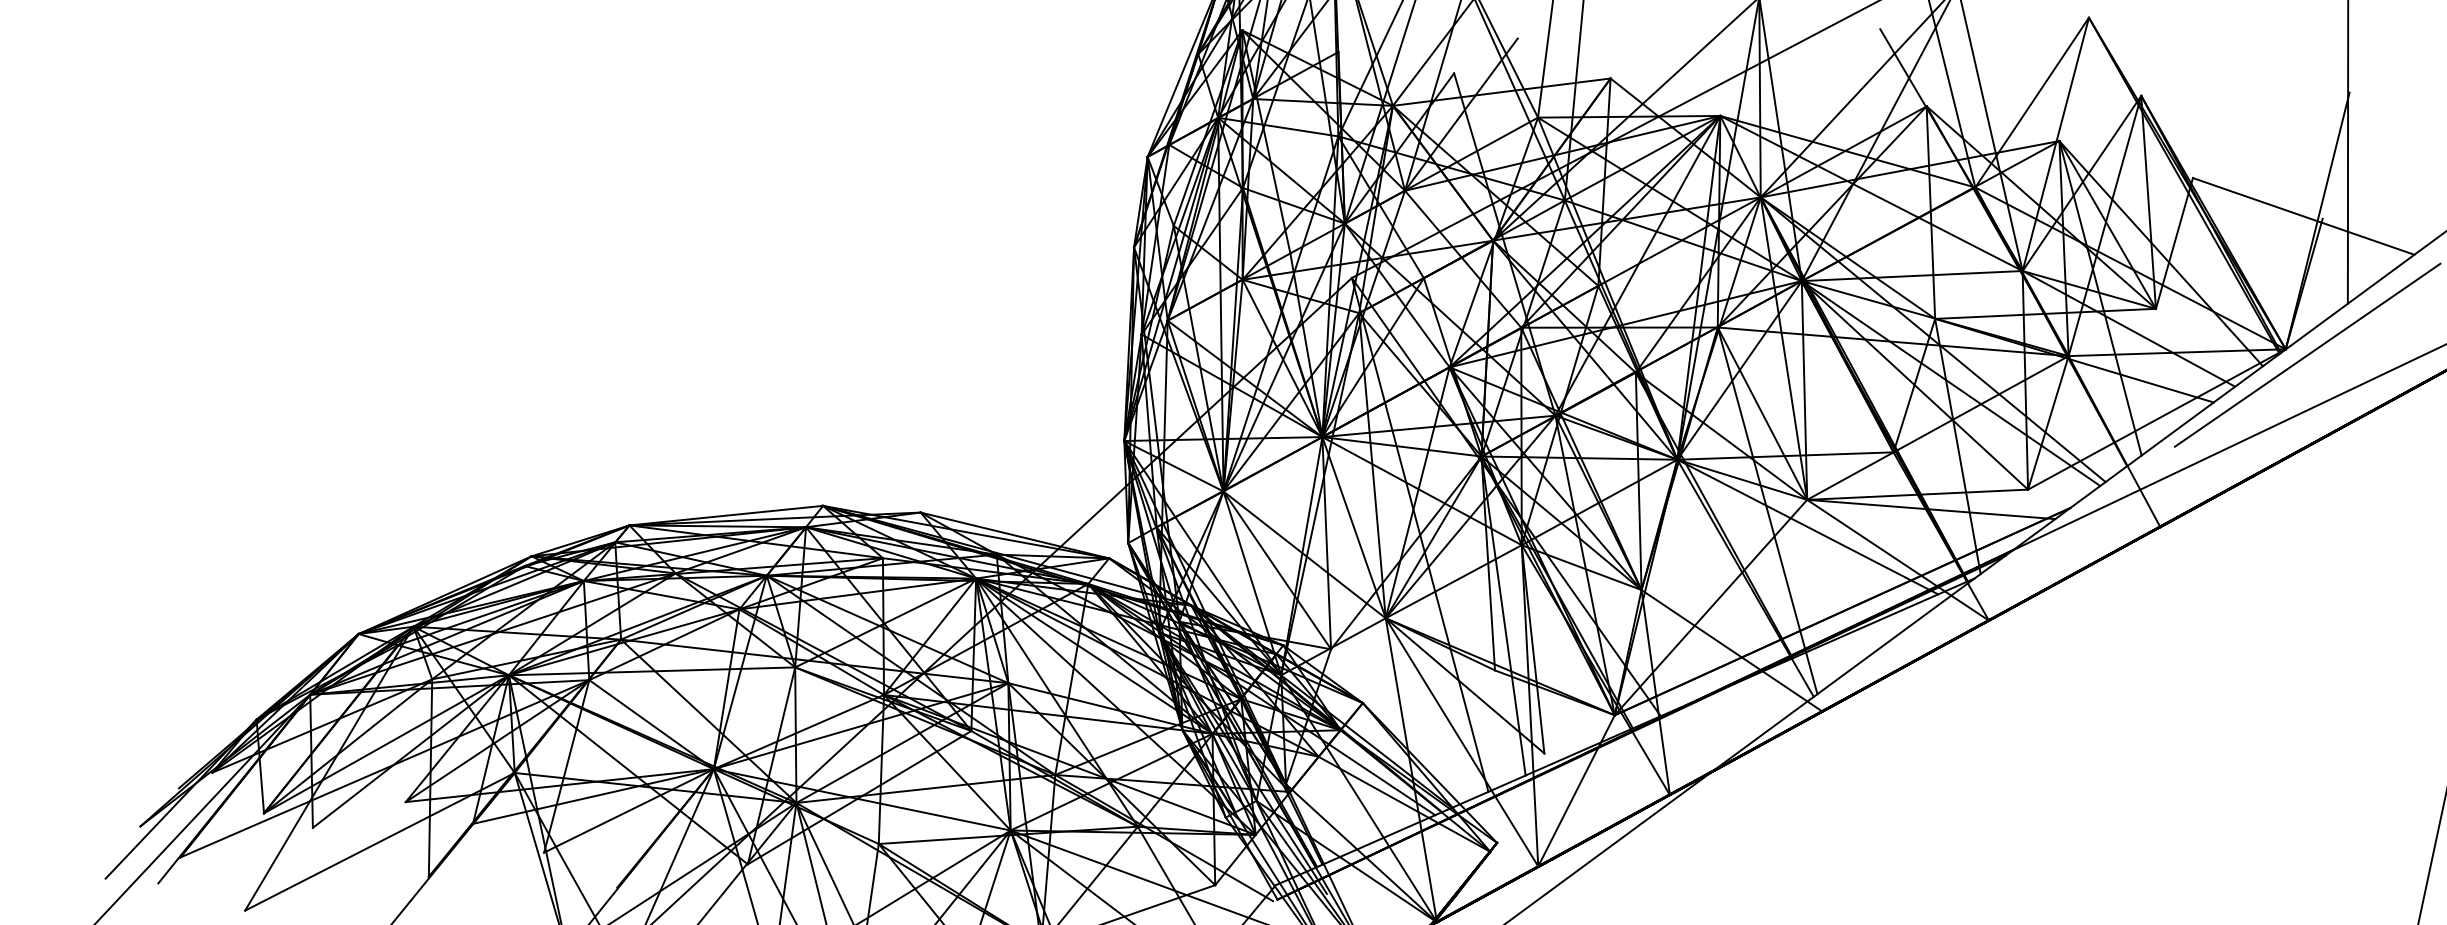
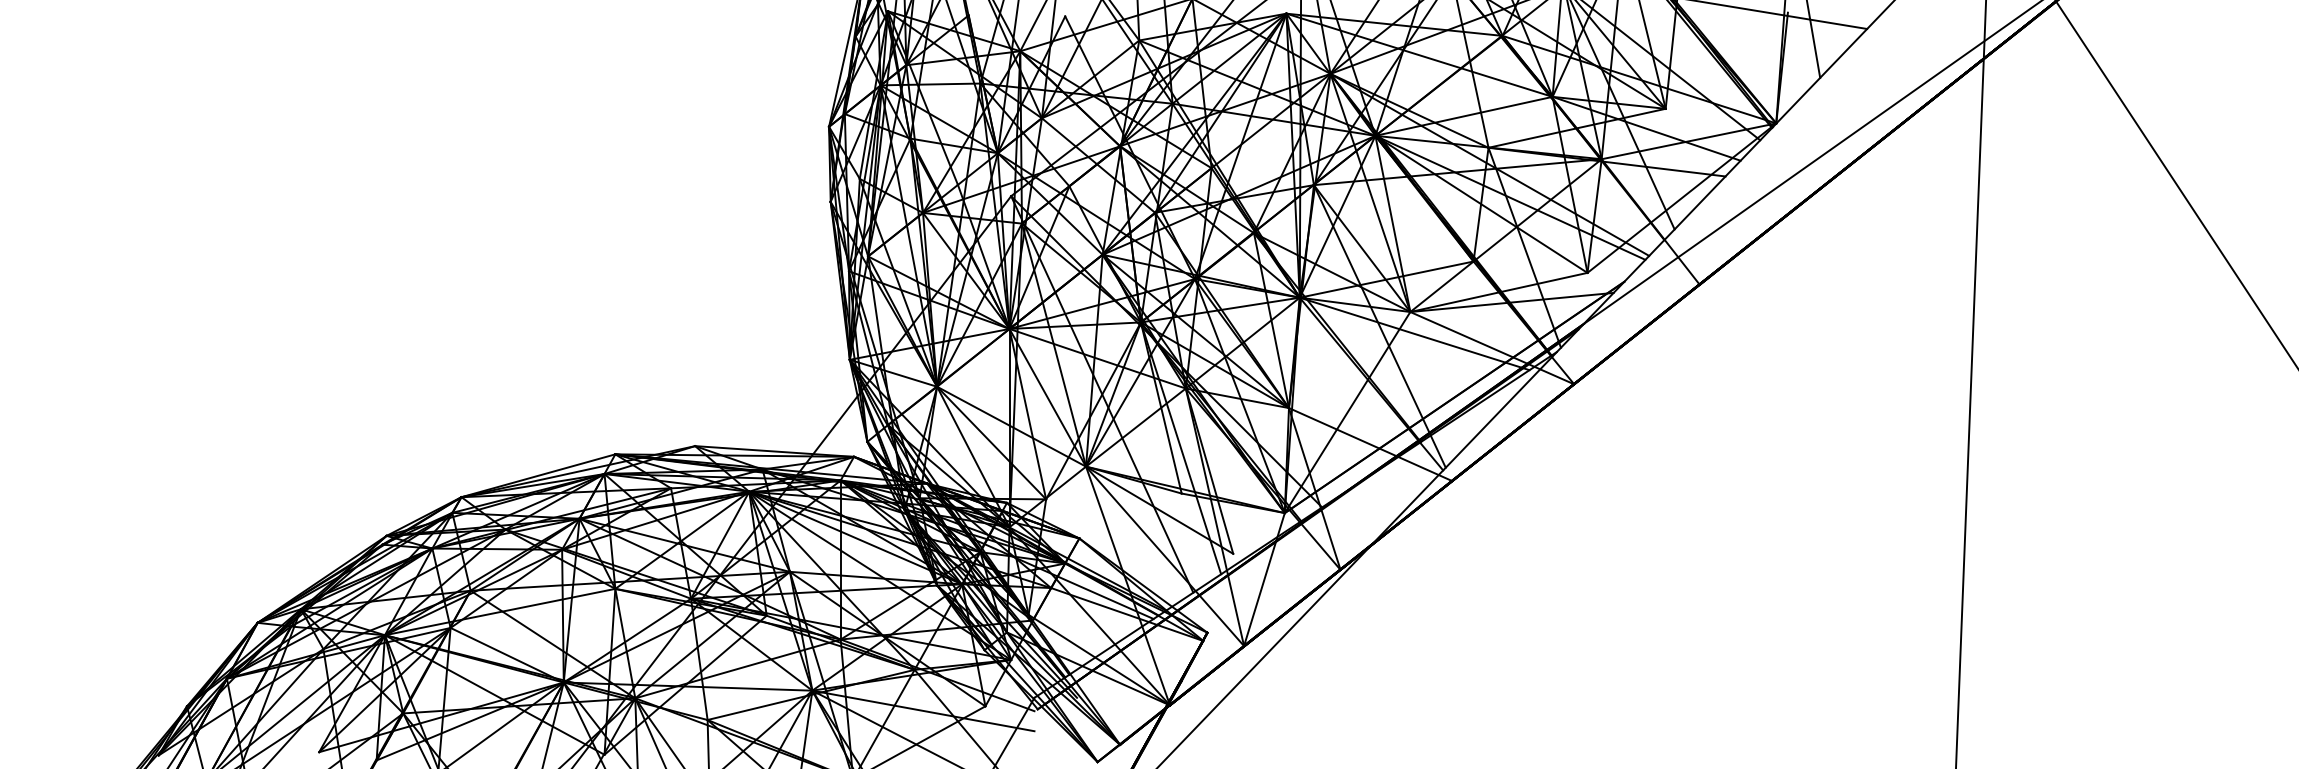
line: (2307, 354) -> (1794, 124), removed

